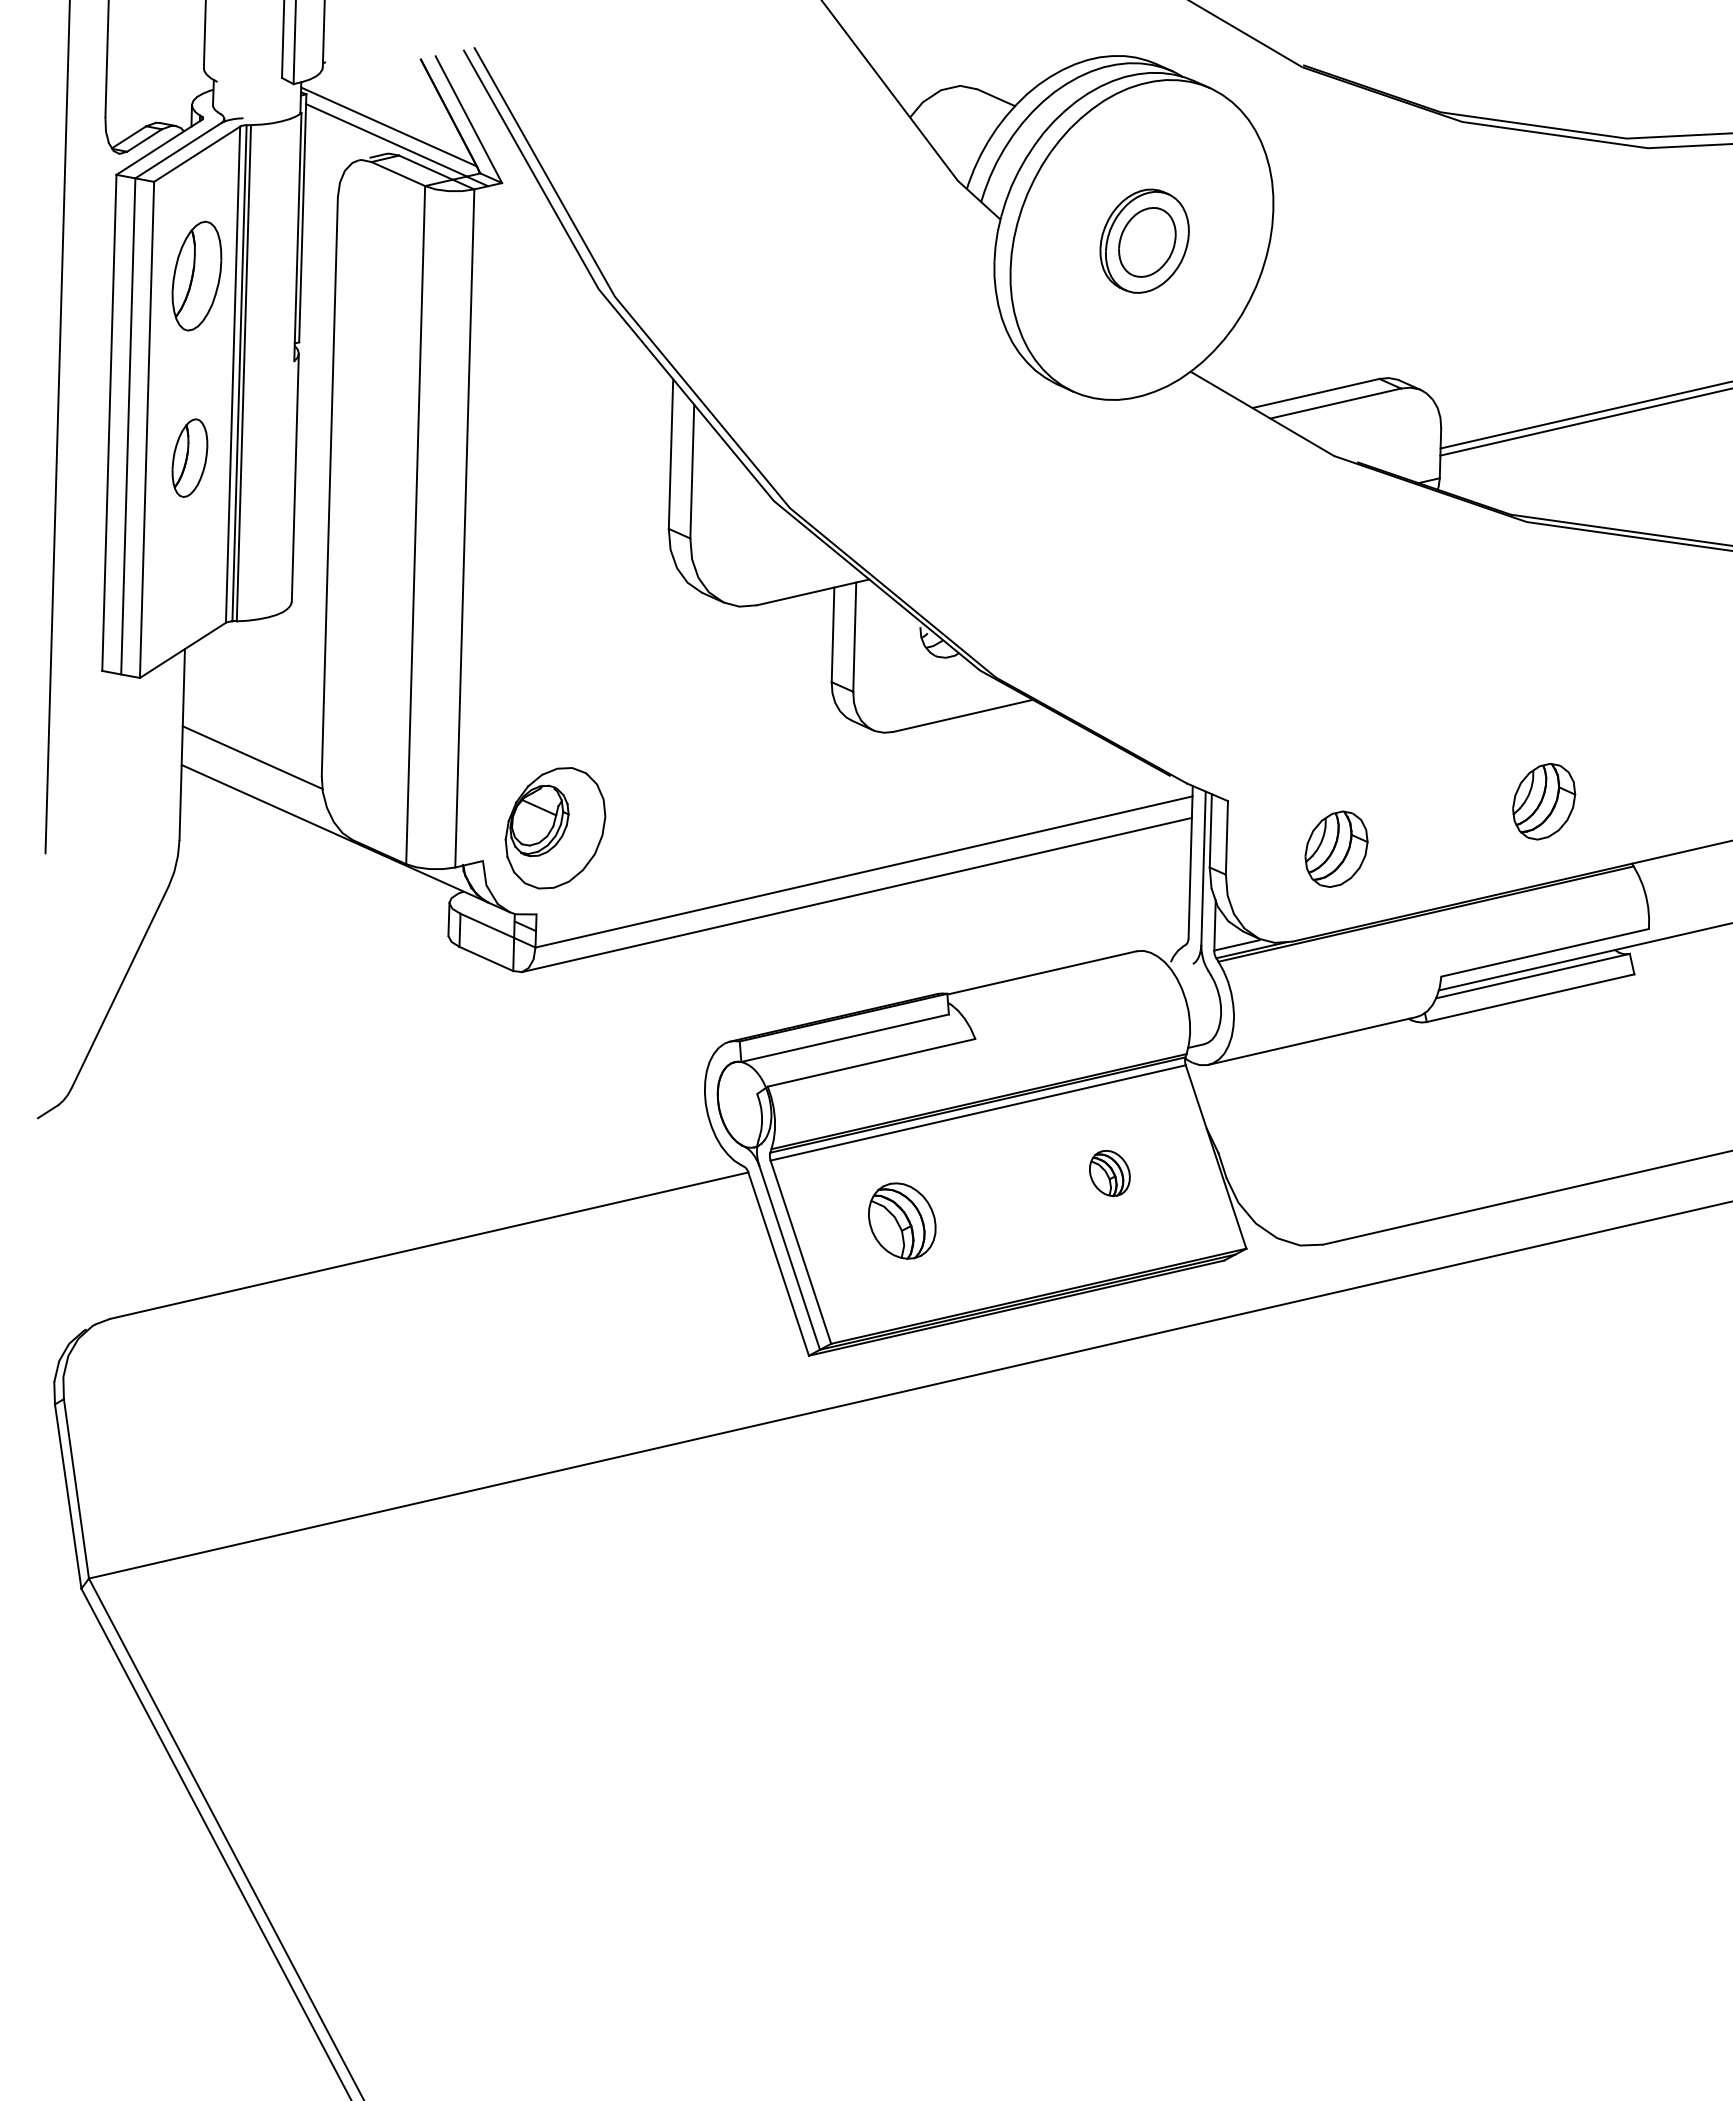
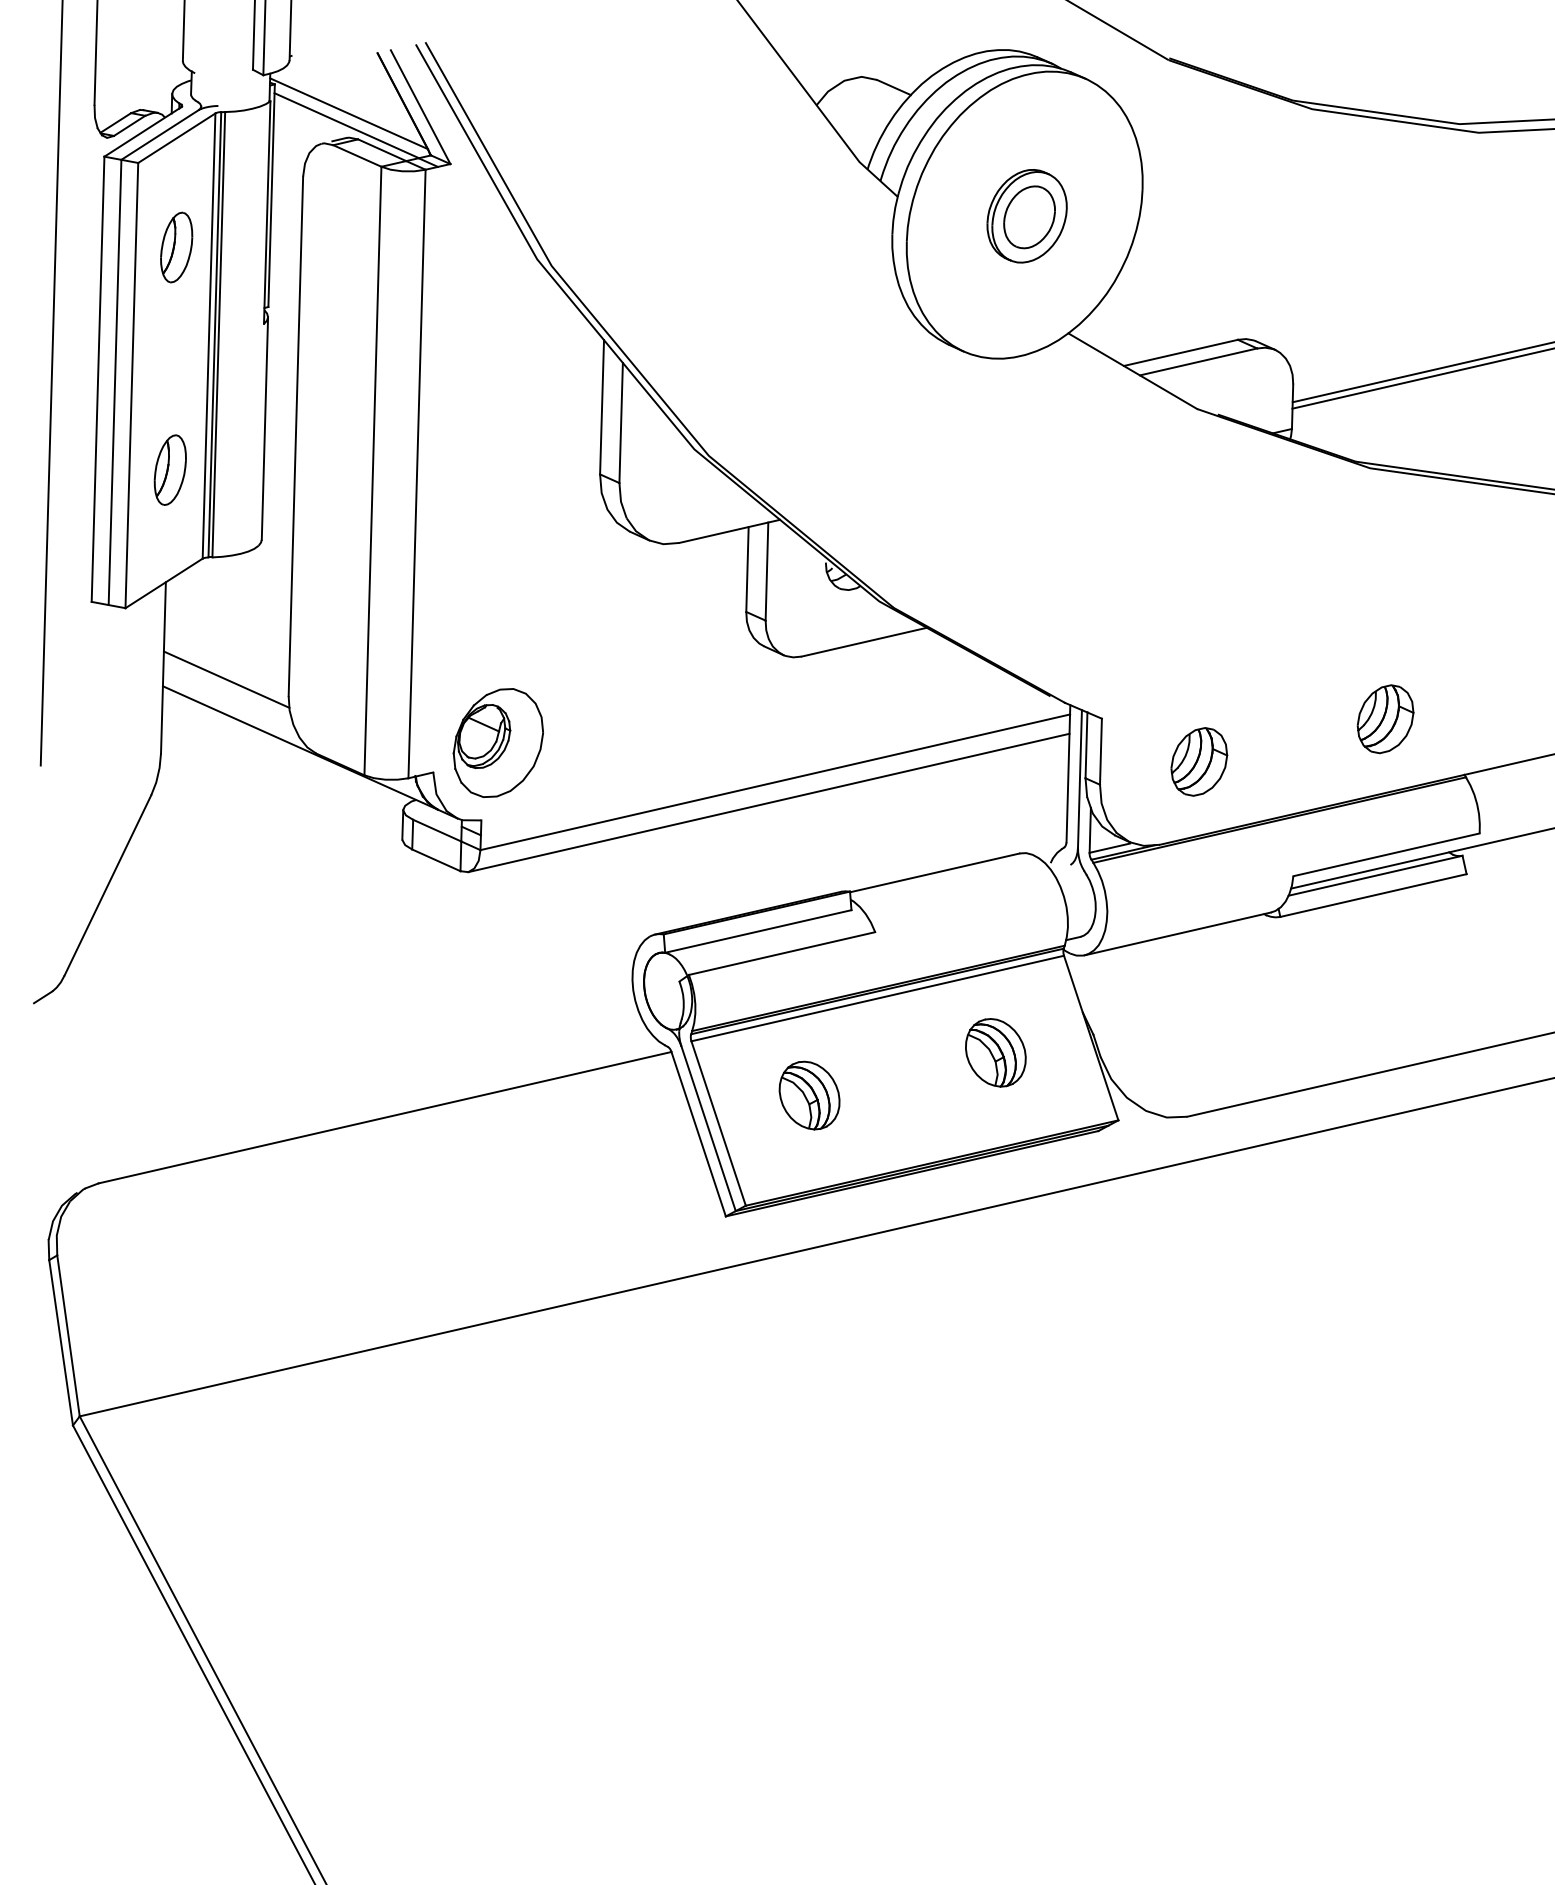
part: (196, 275) -> (176, 247), size x0.71
part: (189, 457) -> (169, 469), moved
part: (1109, 1173) -> (995, 1052), size x1.67

